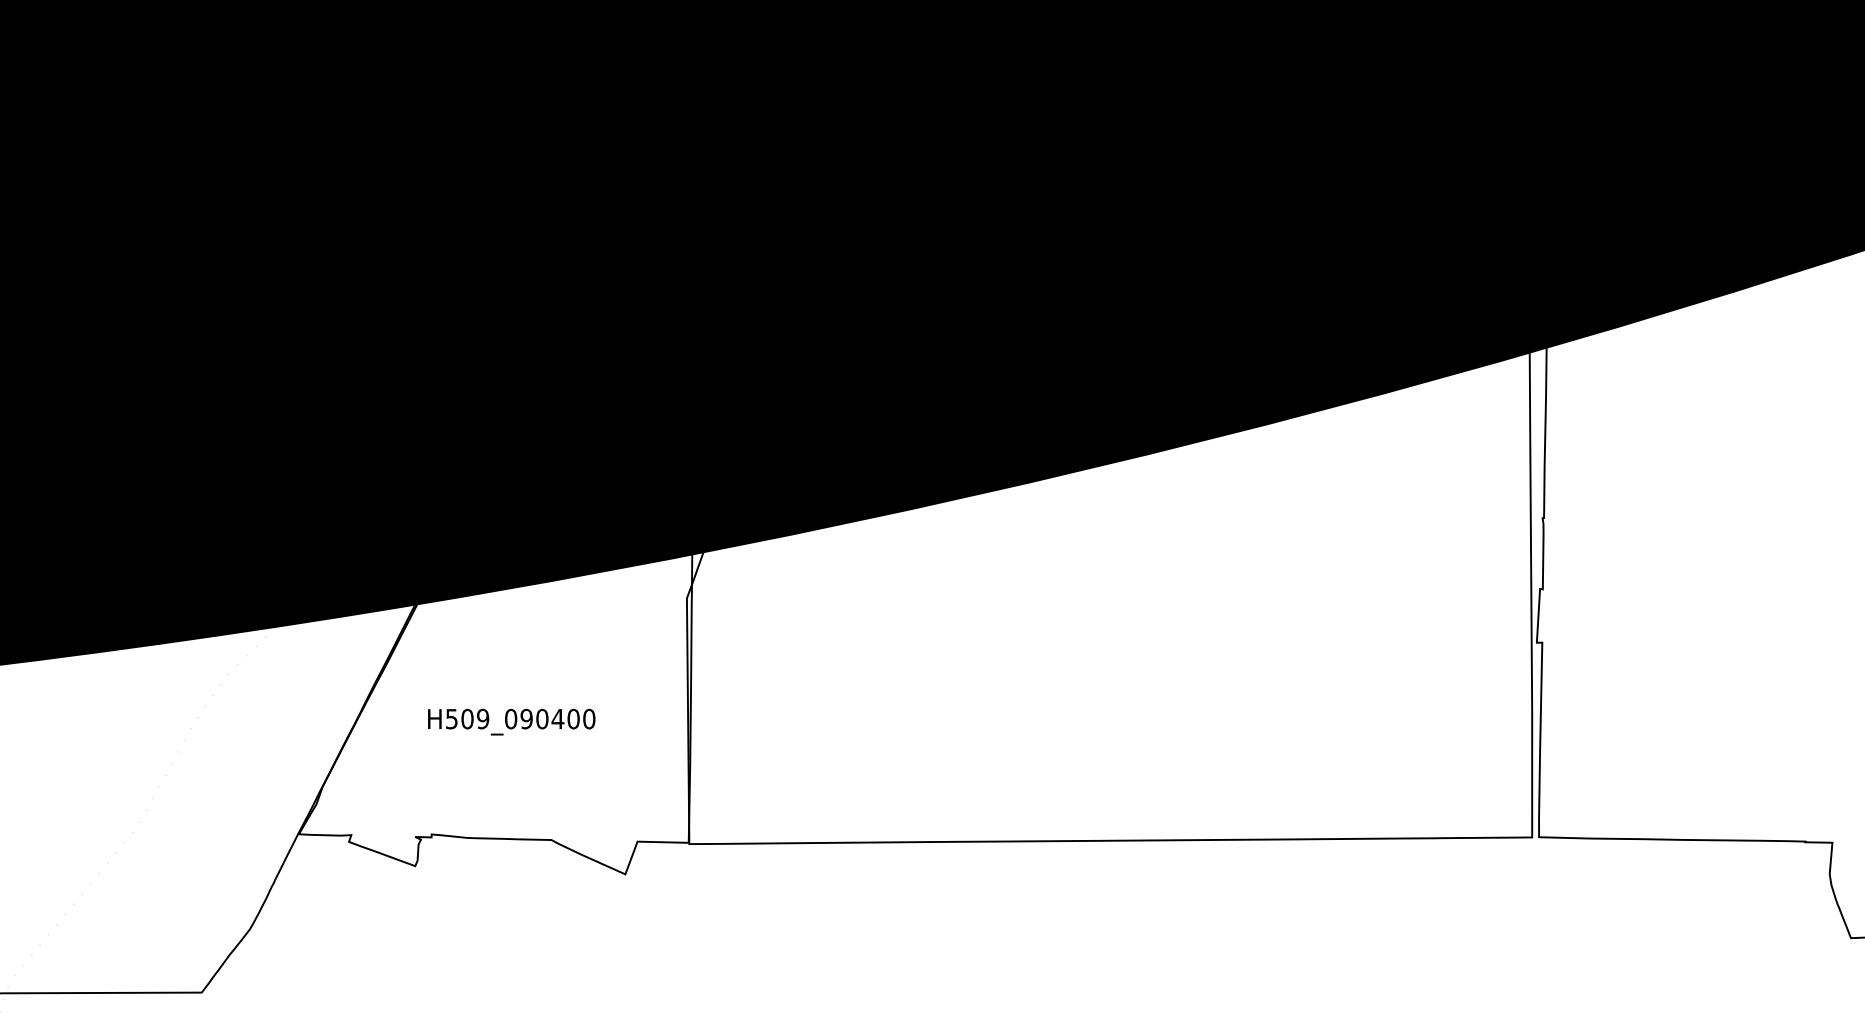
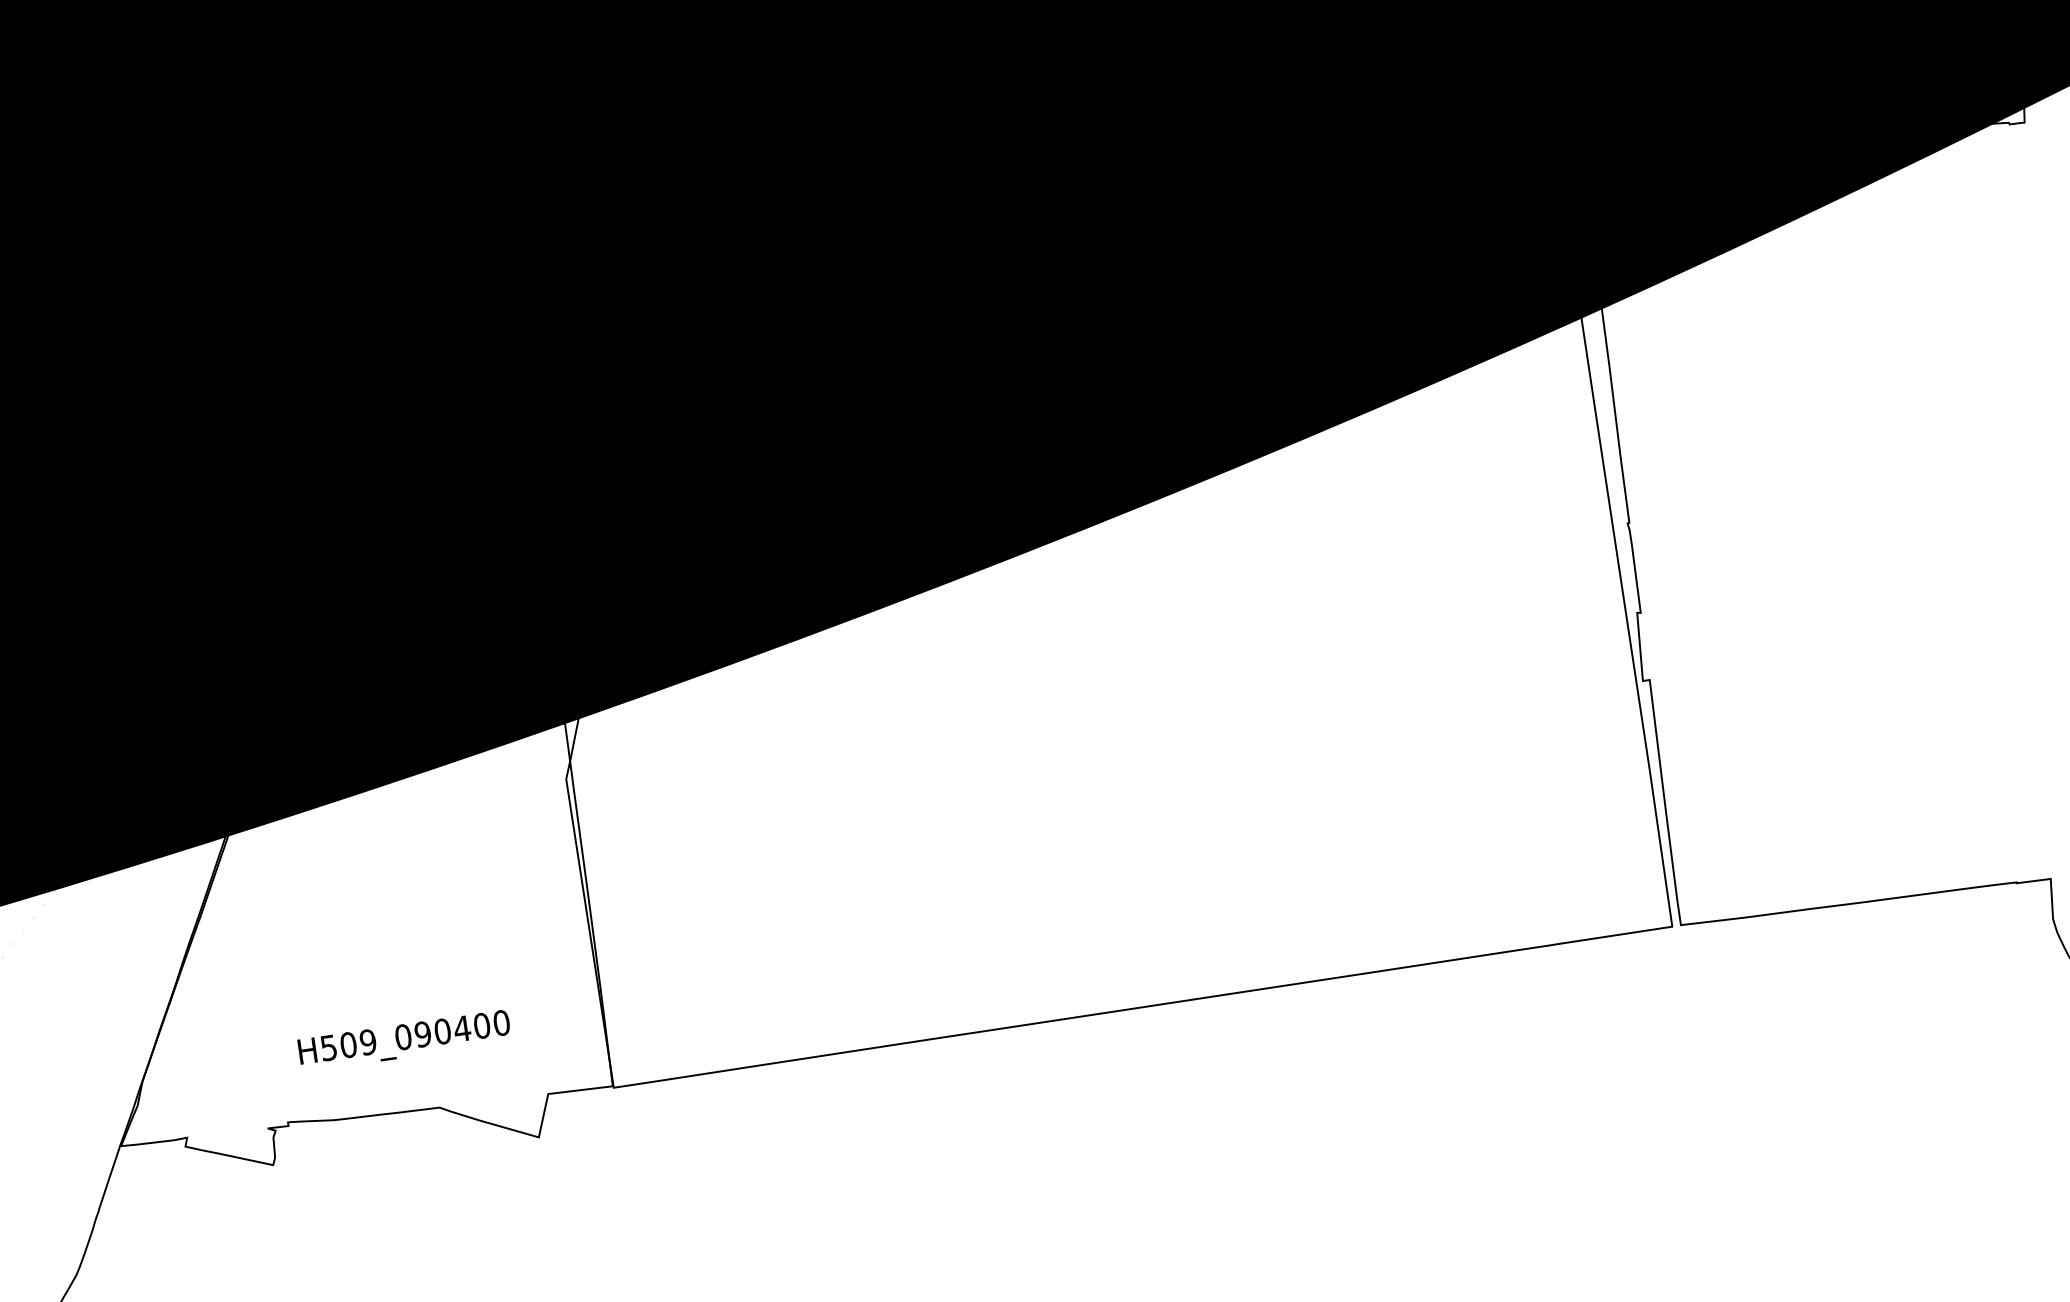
text: (511, 721) -> (404, 1040), moved

